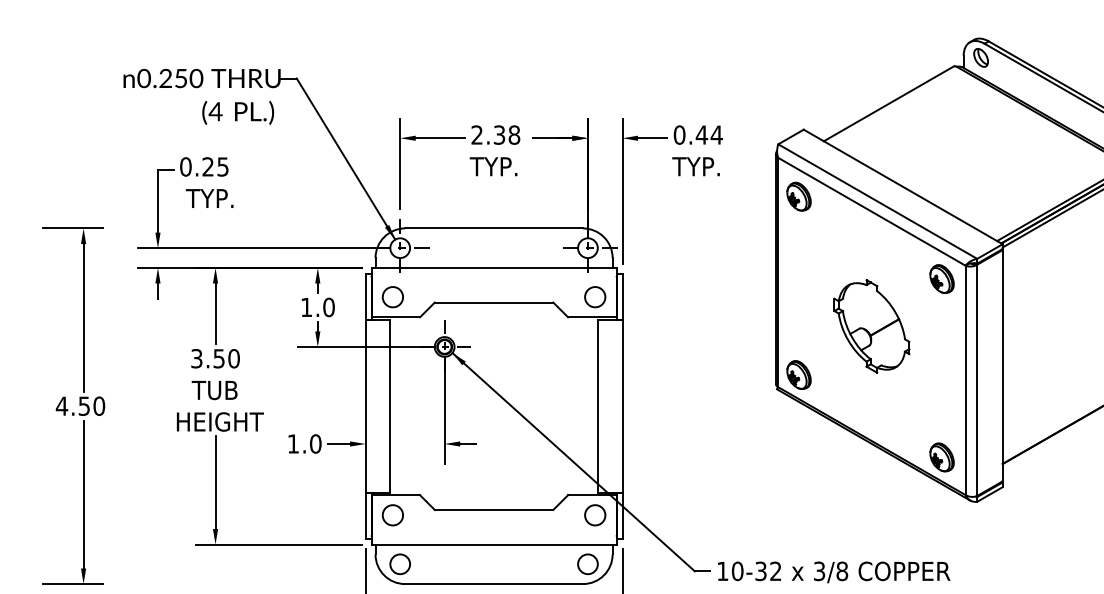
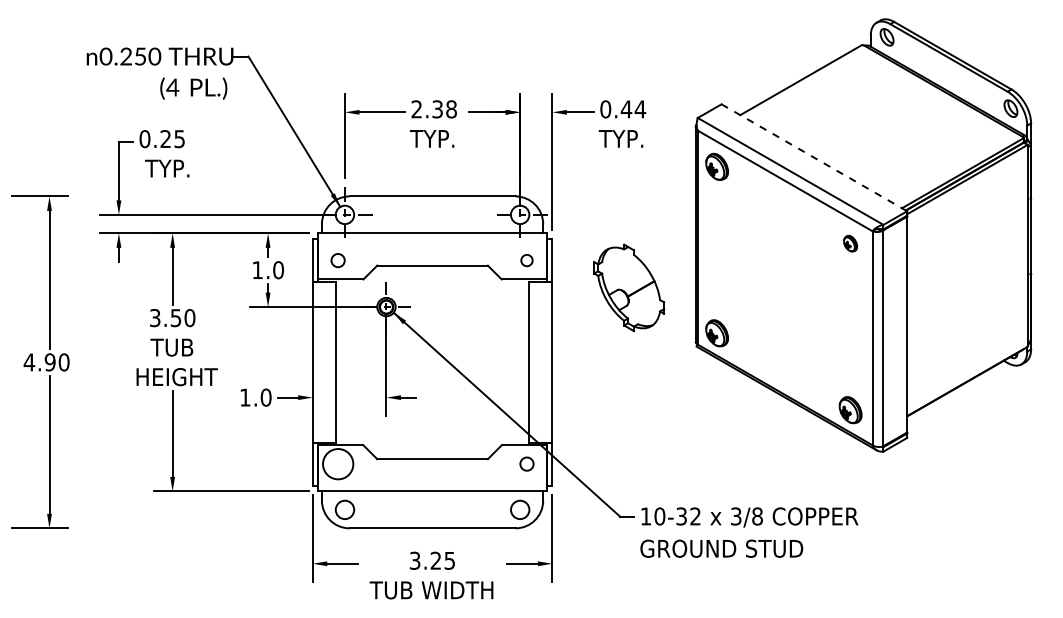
line: (903, 187) -> (814, 158), solid -> dashed
part: (941, 278) -> (850, 243), size x0.6
circle: (392, 297) -> (337, 260), size x0.7
circle: (594, 297) -> (526, 260), size x0.6
part: (872, 325) -> (629, 287), moved
text: (83, 406) -> (49, 362), 4.50 -> 4.90
circle: (392, 514) -> (337, 463), size x1.6
circle: (594, 514) -> (526, 463), size x0.7

